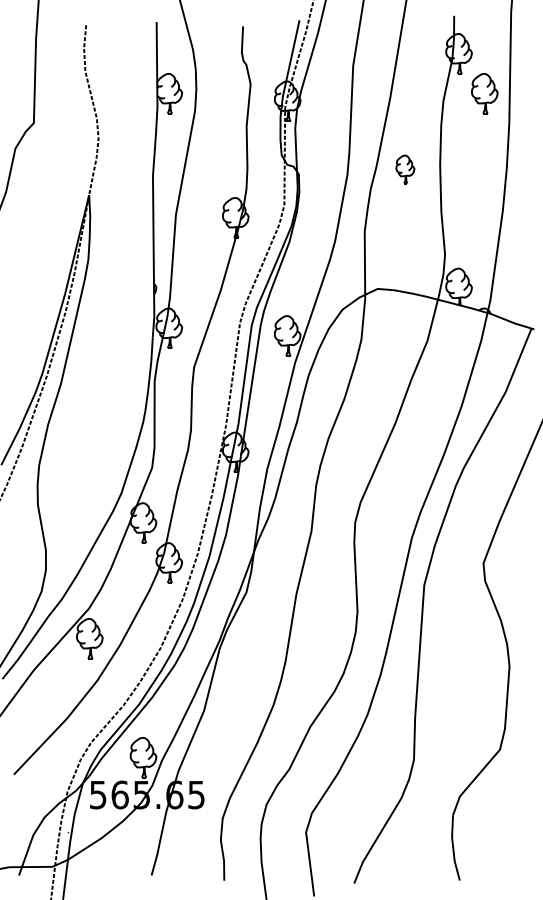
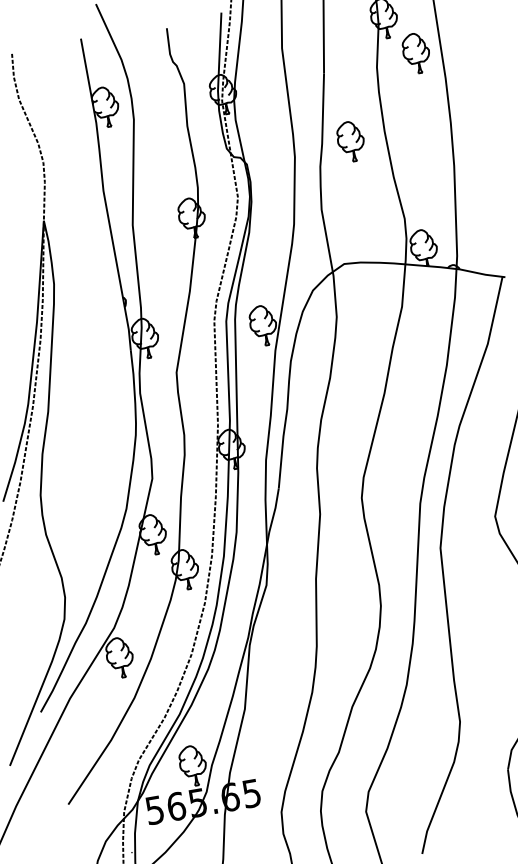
part: (405, 169) -> (351, 141), size x1.43

